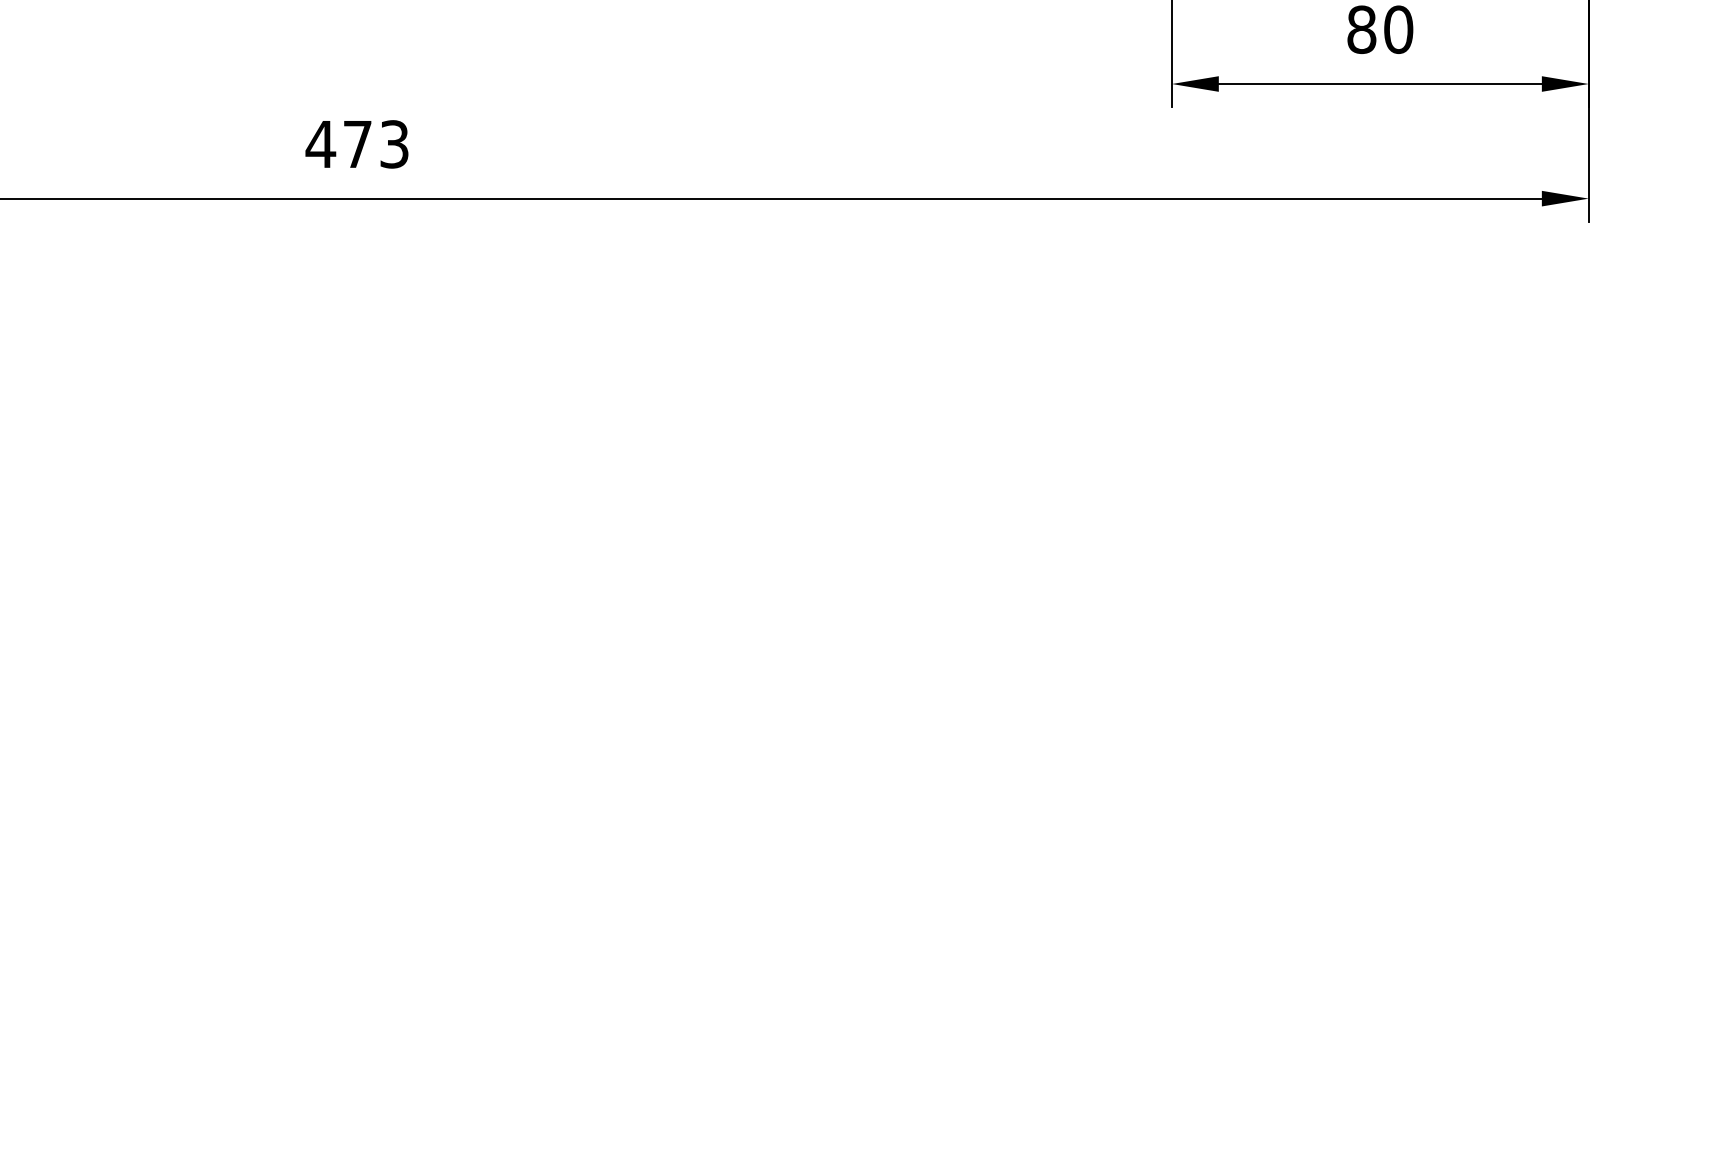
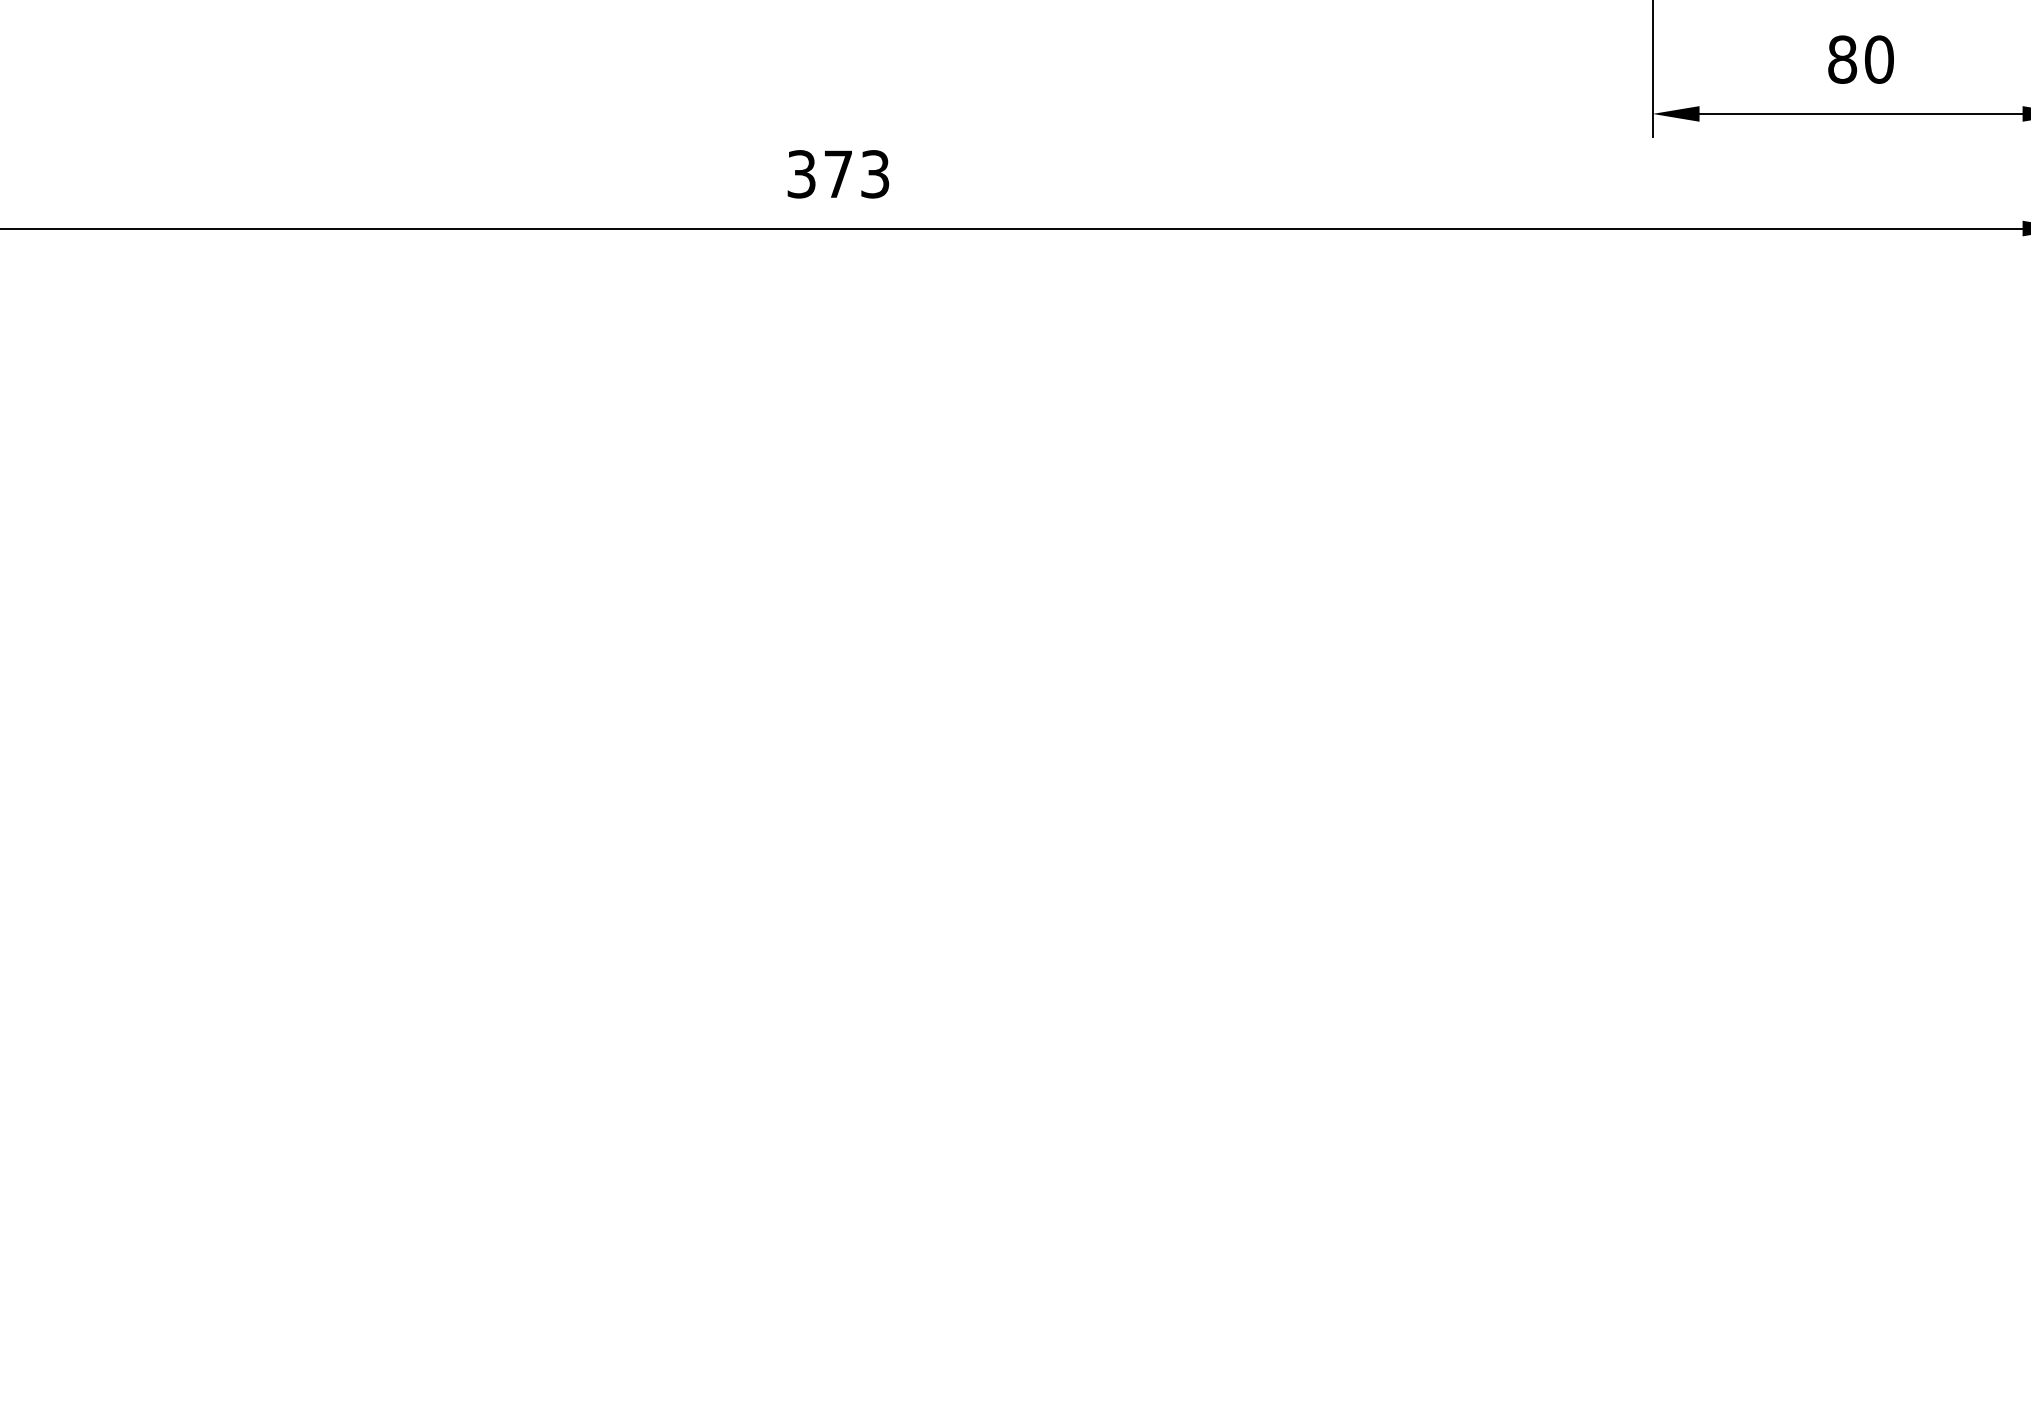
text: (320, 144) -> (801, 174), 473 -> 373

